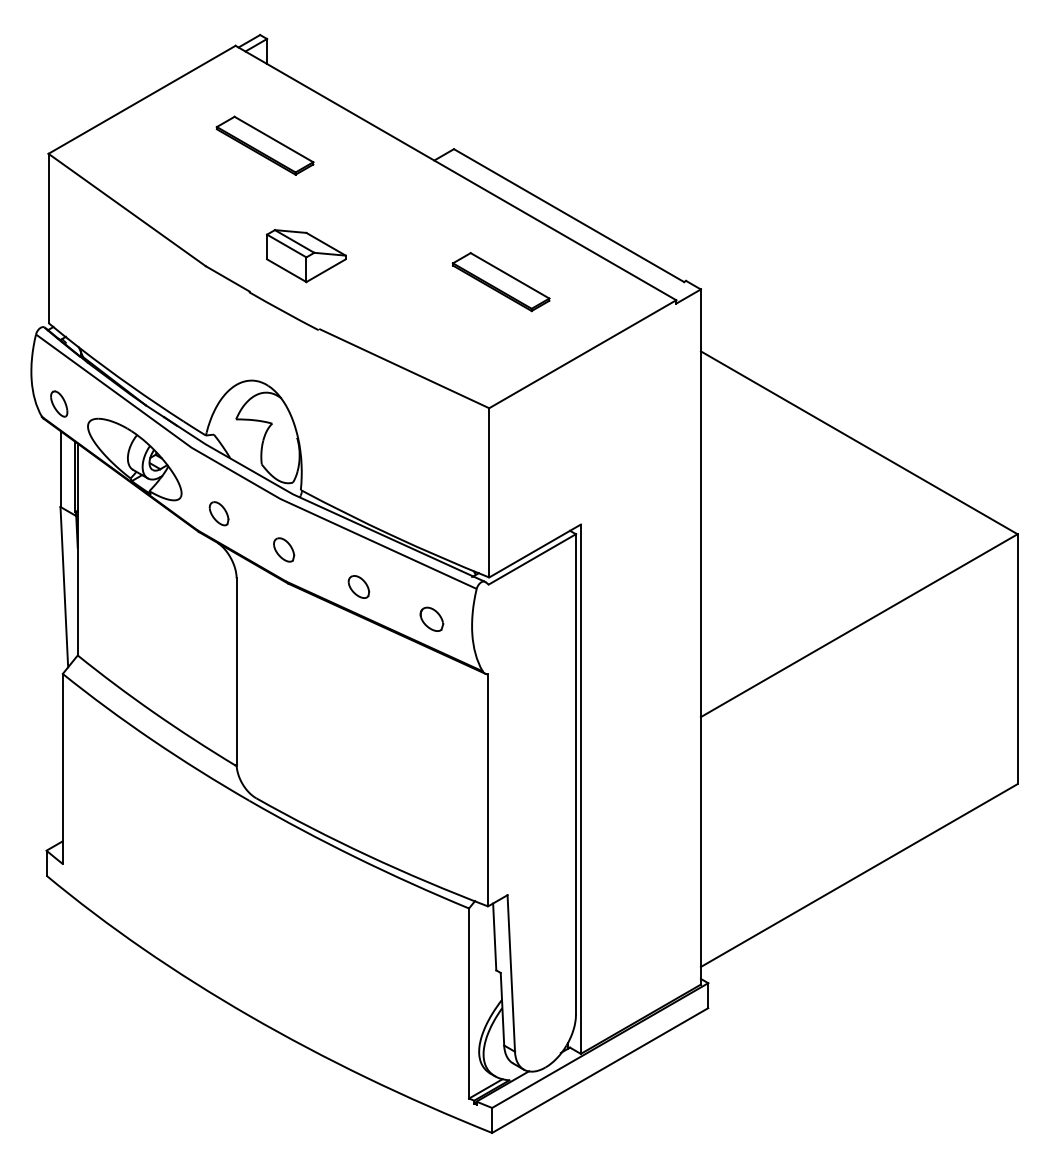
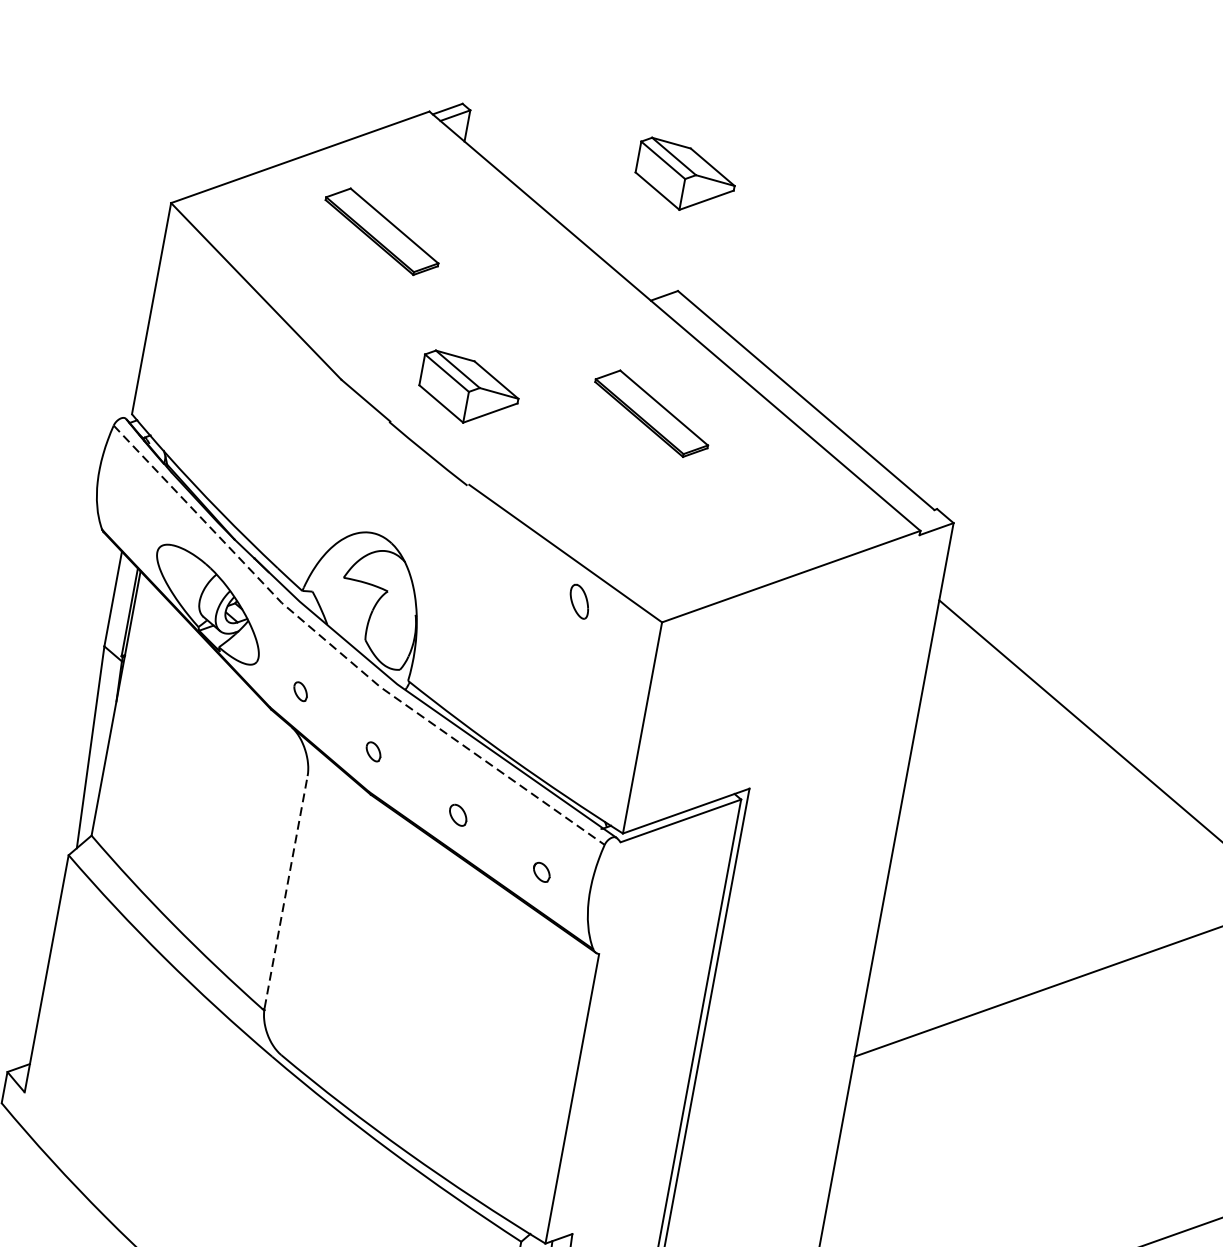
part: (443, 60) -> (685, 177), added
part: (264, 145) -> (381, 231), moved
part: (500, 282) -> (650, 414), moved
part: (59, 403) -> (579, 601), moved
line: (246, 479) -> (342, 655), solid -> dashed
part: (218, 513) -> (299, 691), size x0.6
part: (284, 549) -> (374, 751), size x0.6
part: (358, 586) -> (457, 814), size x0.7
part: (431, 618) -> (541, 871), size x0.6
line: (236, 671) -> (285, 892), solid -> dashed

